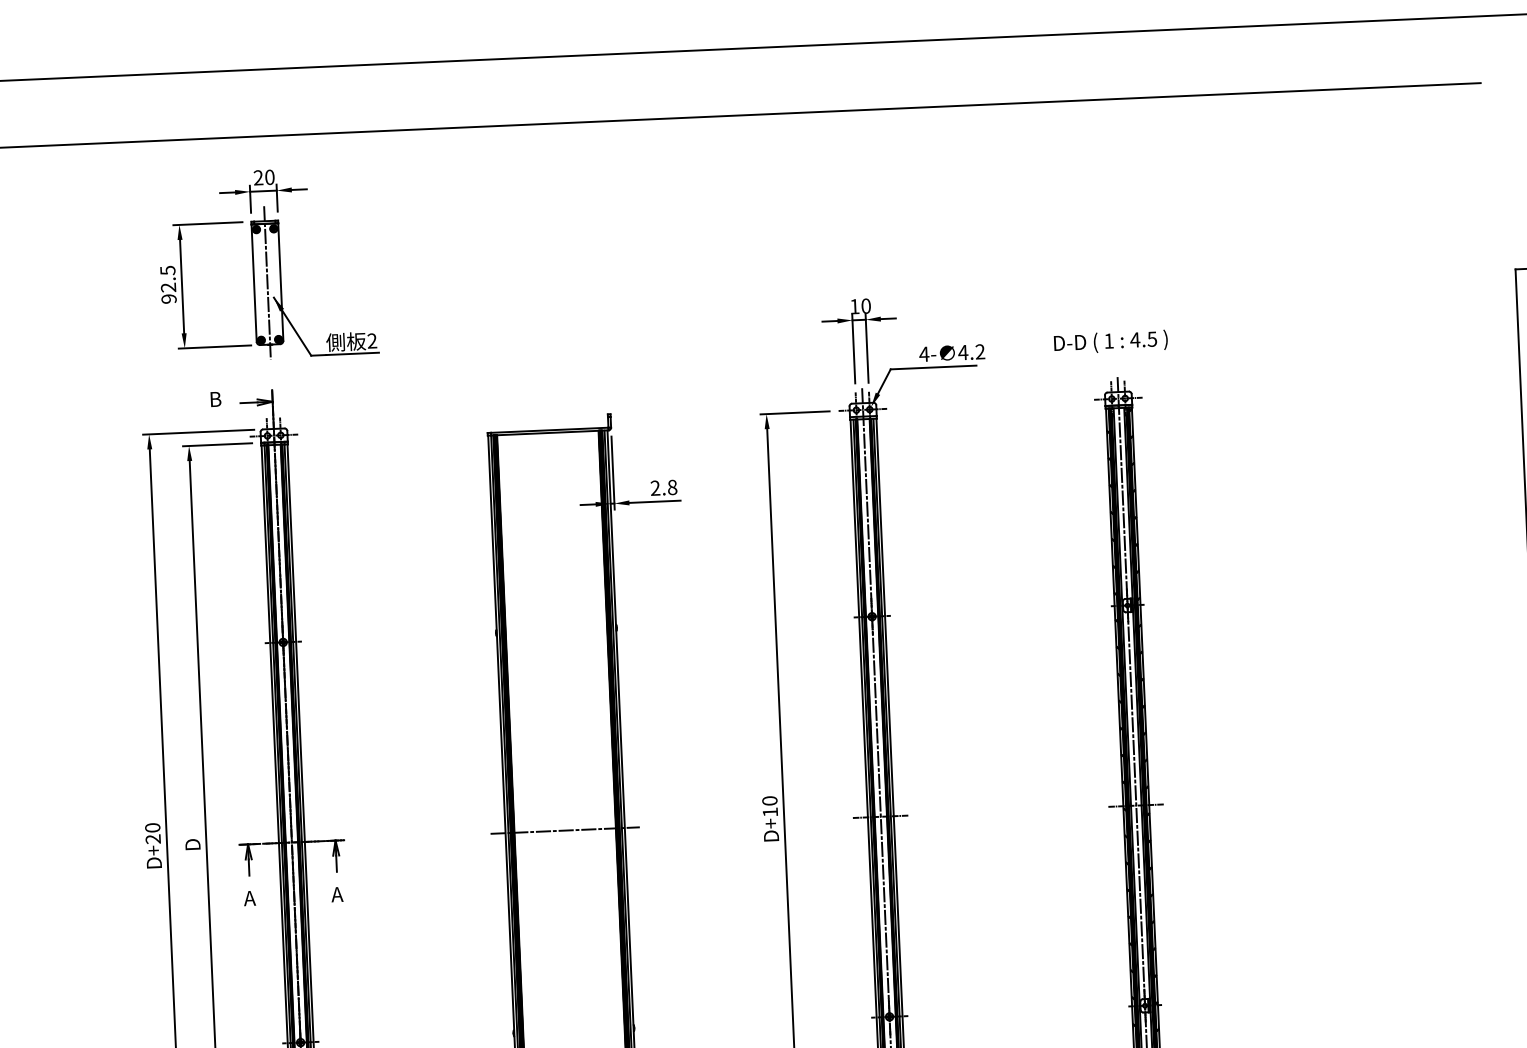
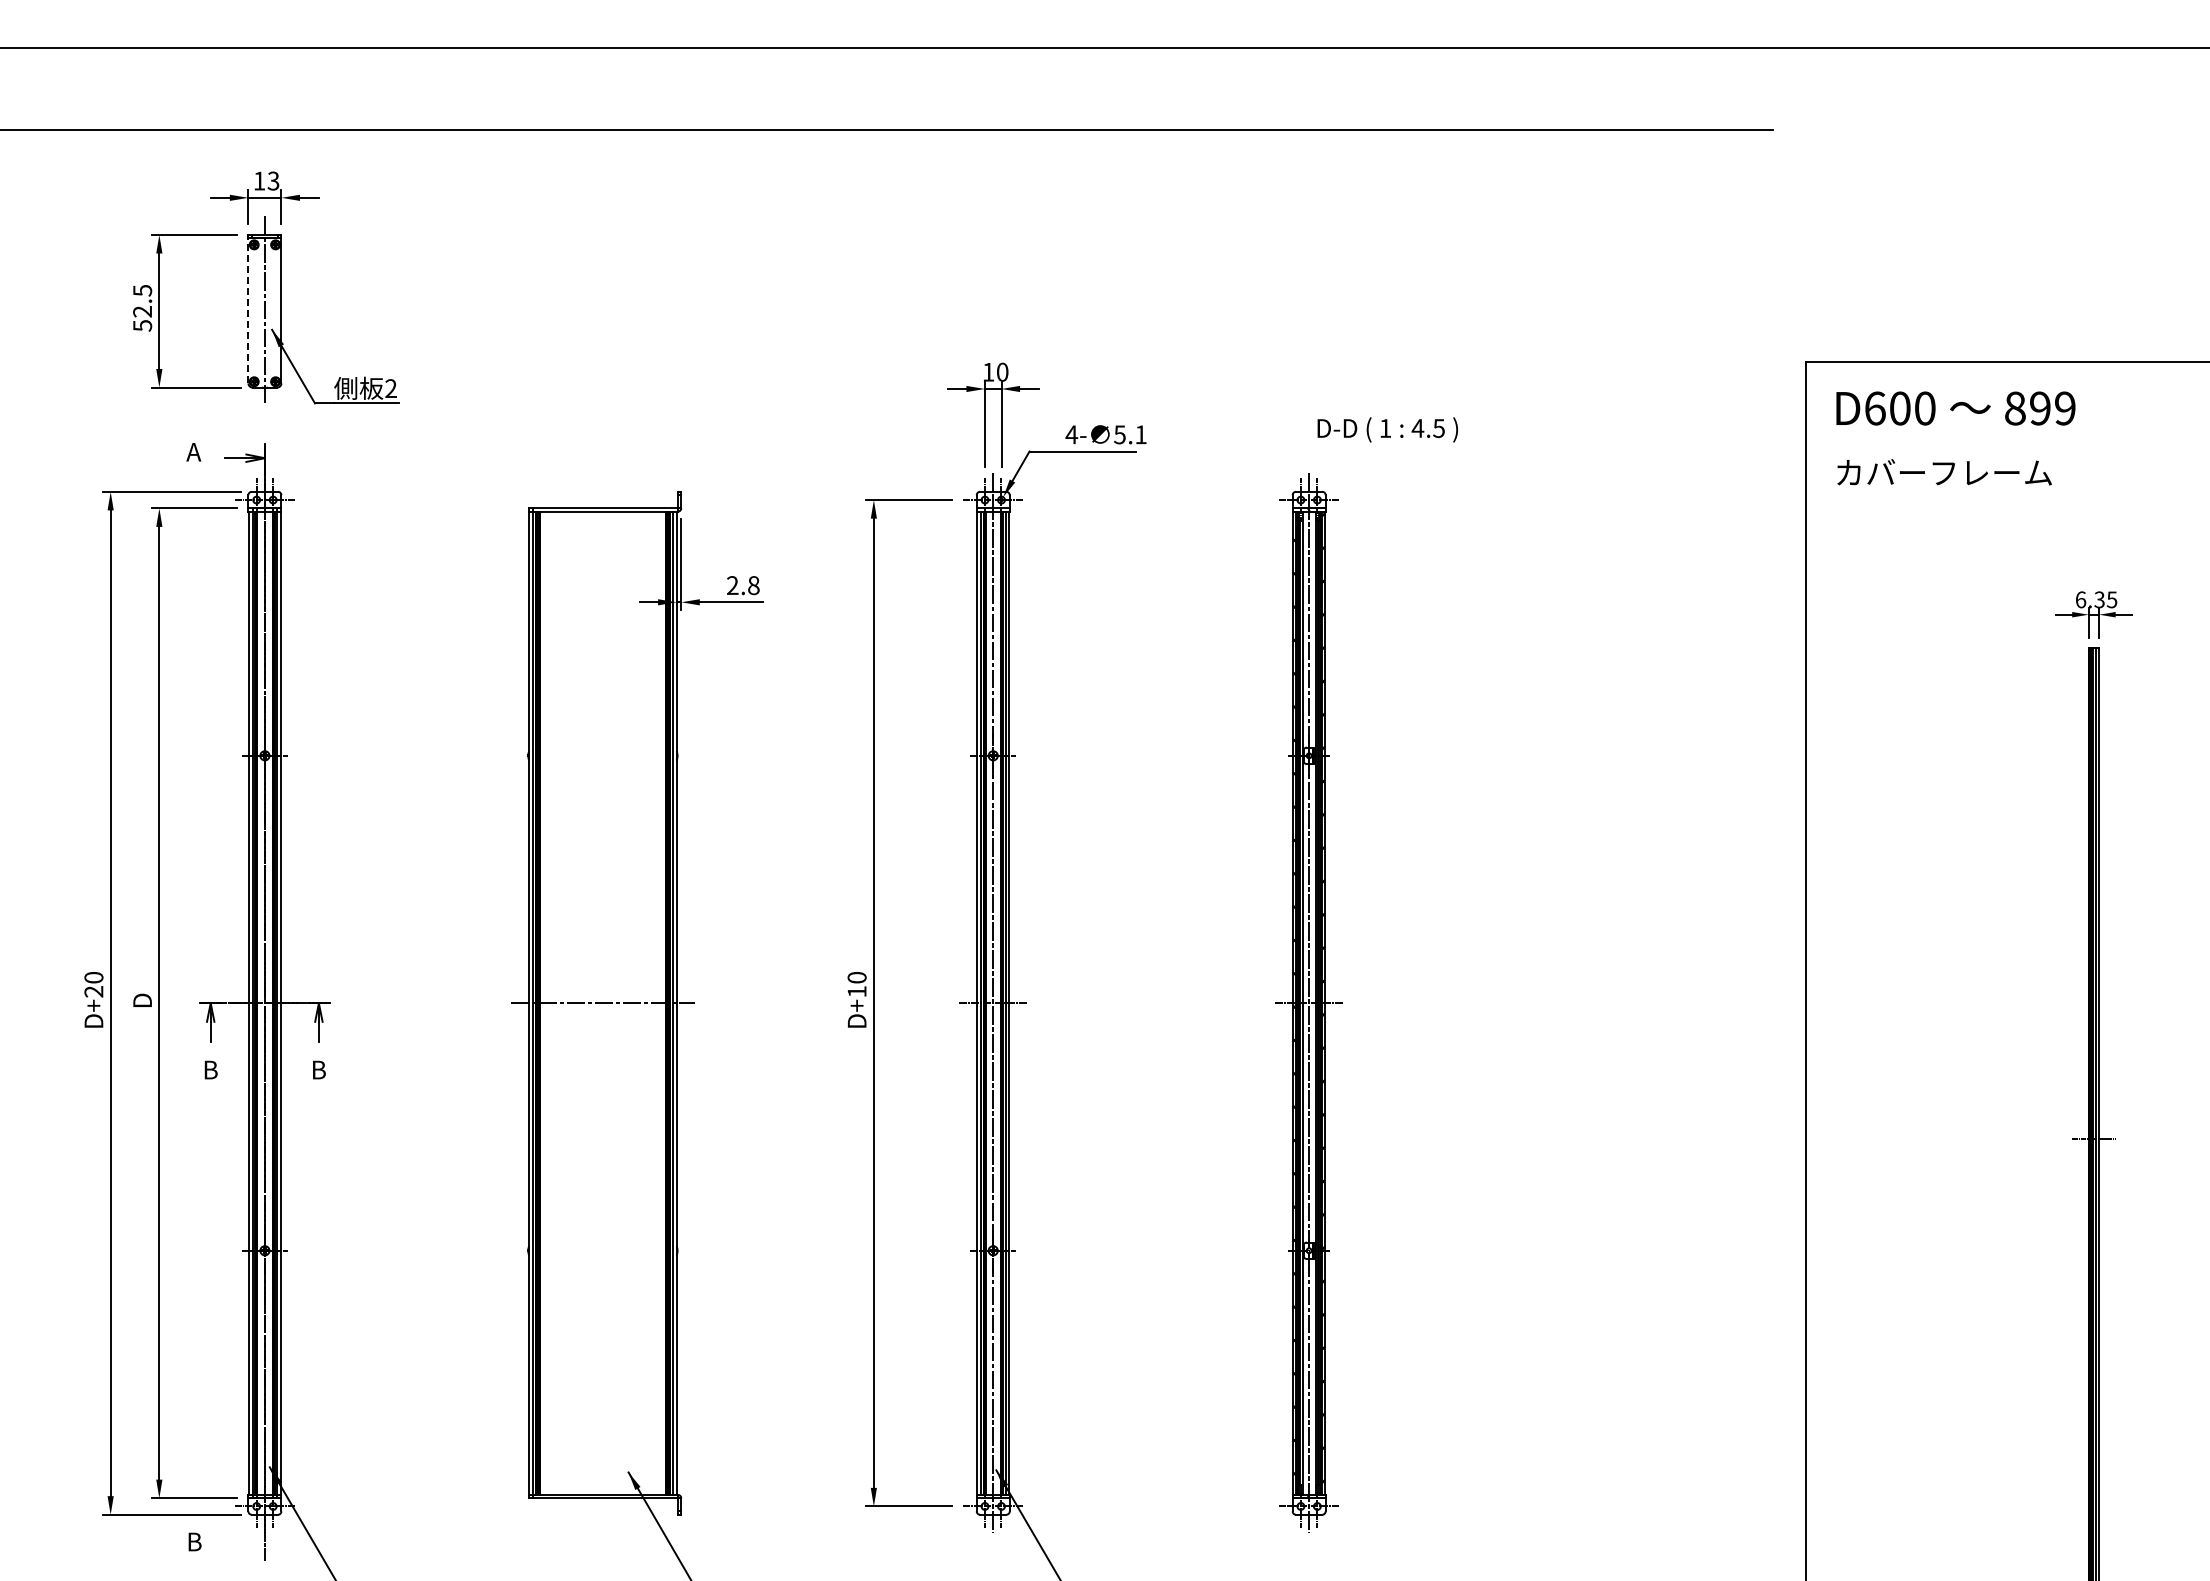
text: (264, 177) -> (266, 180), 20 -> 13
line: (254, 282) -> (248, 310), solid -> dashed
text: (168, 298) -> (142, 325), 92.5 -> 52.5
text: (1110, 341) -> (1387, 429), moved
text: (970, 352) -> (1129, 434), 4.2 -> 5.1
text: (214, 399) -> (193, 452), B -> A
text: (336, 894) -> (317, 1069), A -> B
text: (249, 898) -> (209, 1069), A -> B

